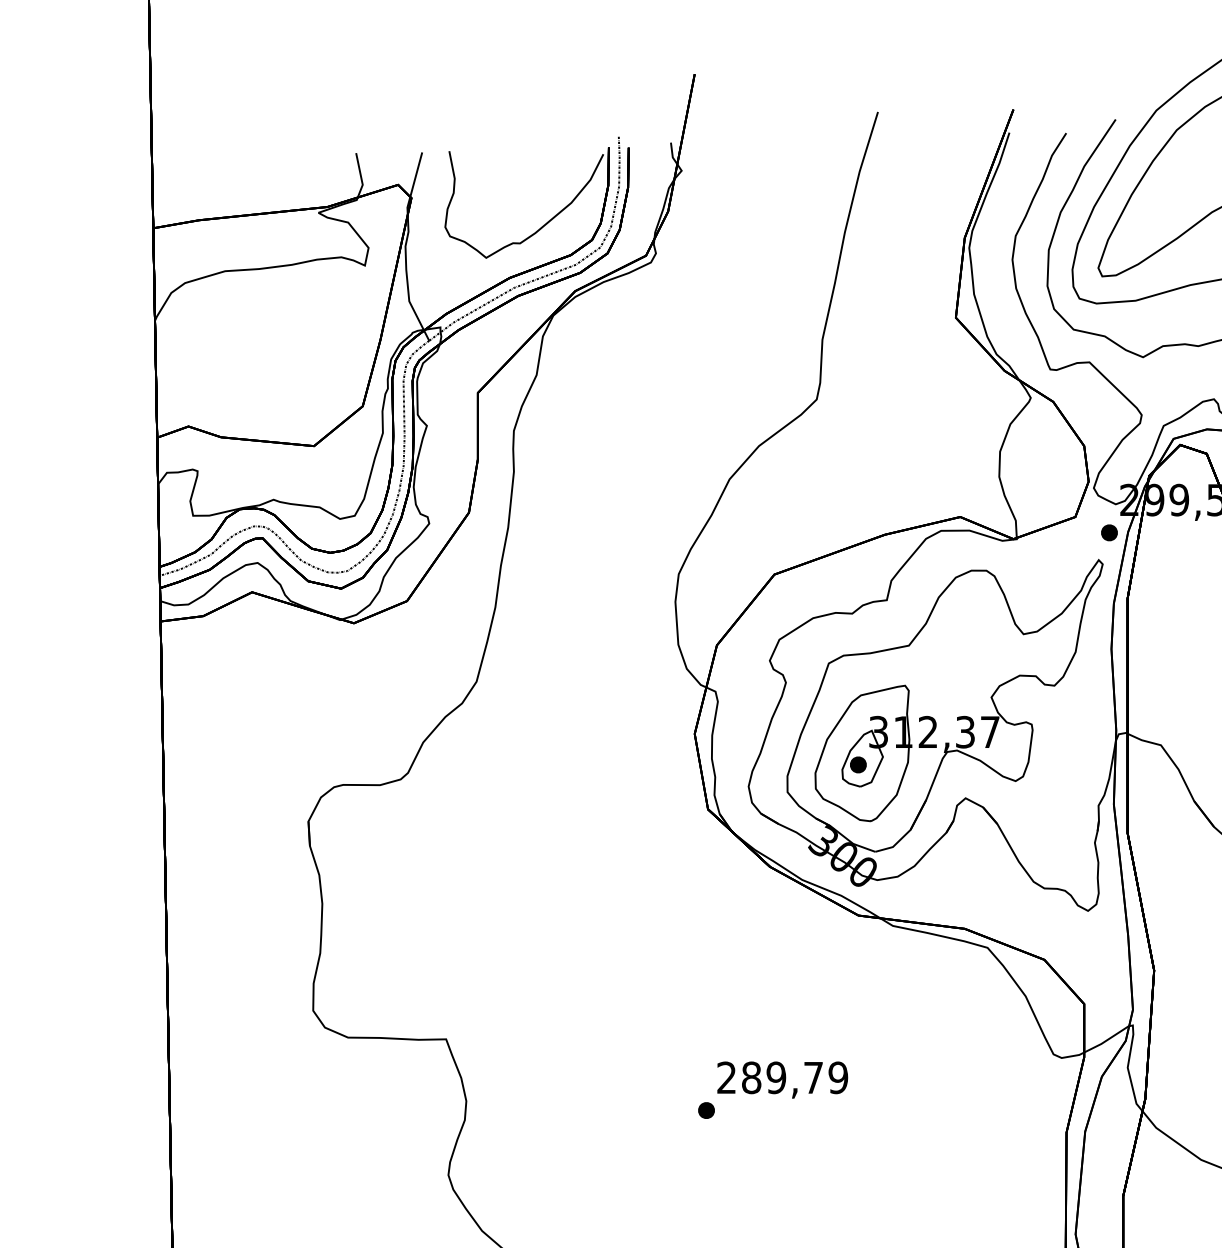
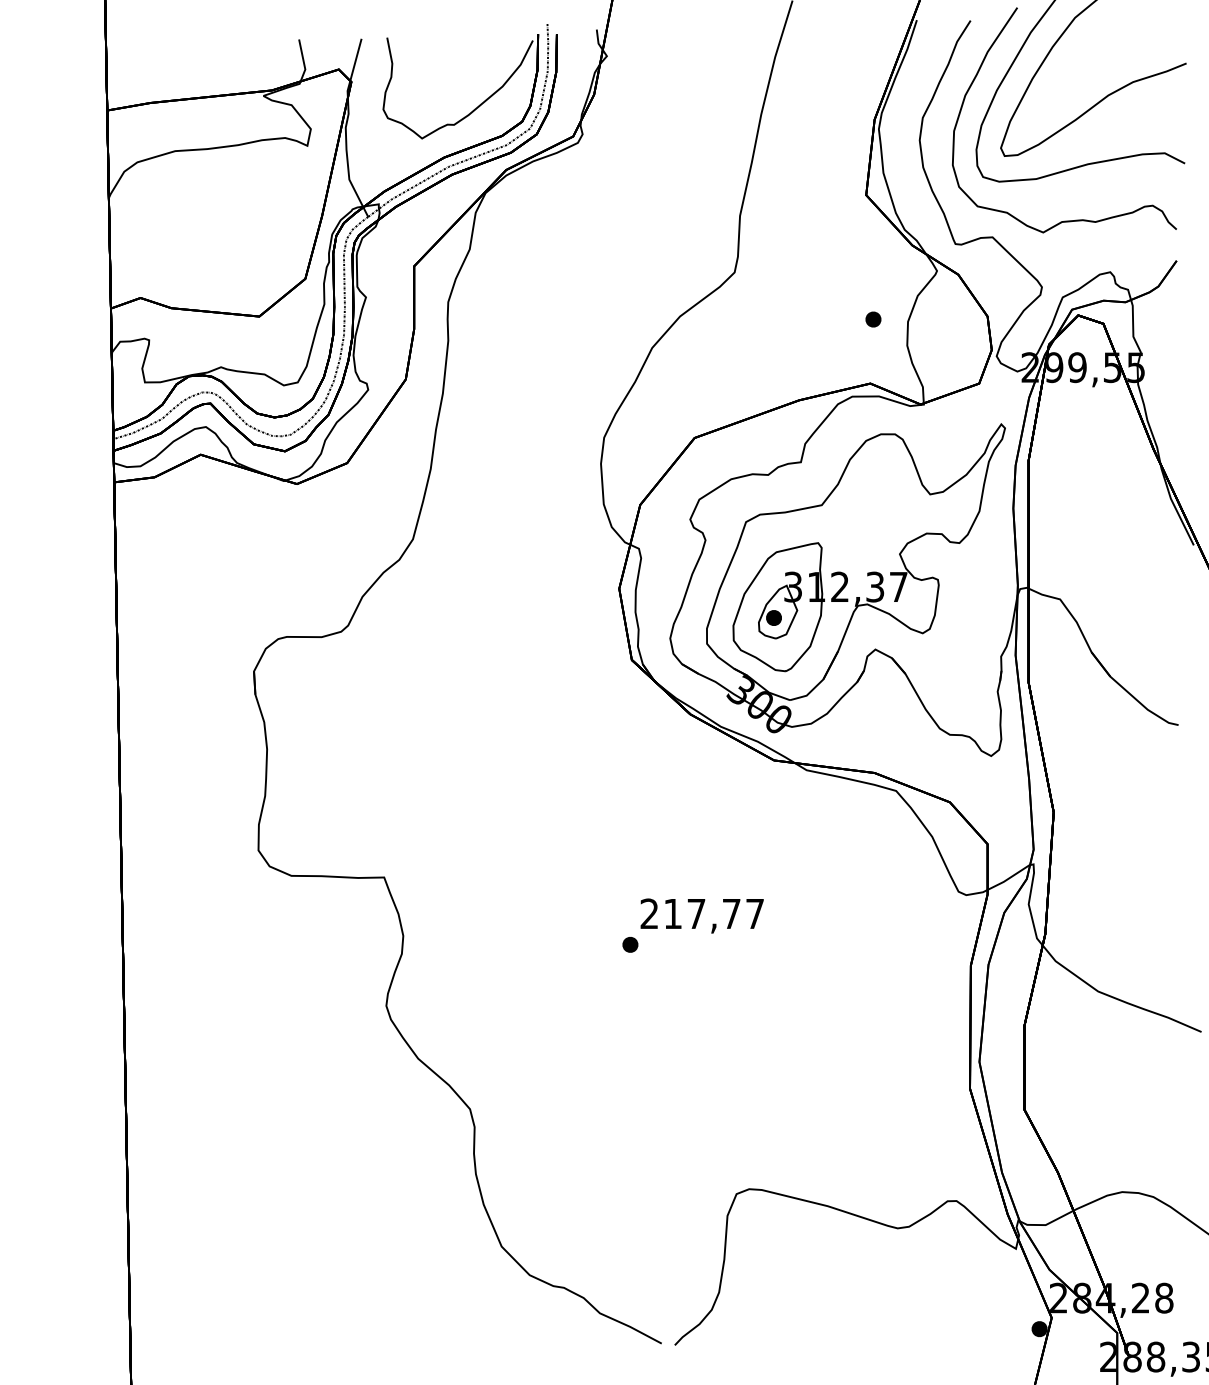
part: (1109, 532) -> (873, 319), moved
text: (795, 1077) -> (714, 913), 289,79 -> 217,77

